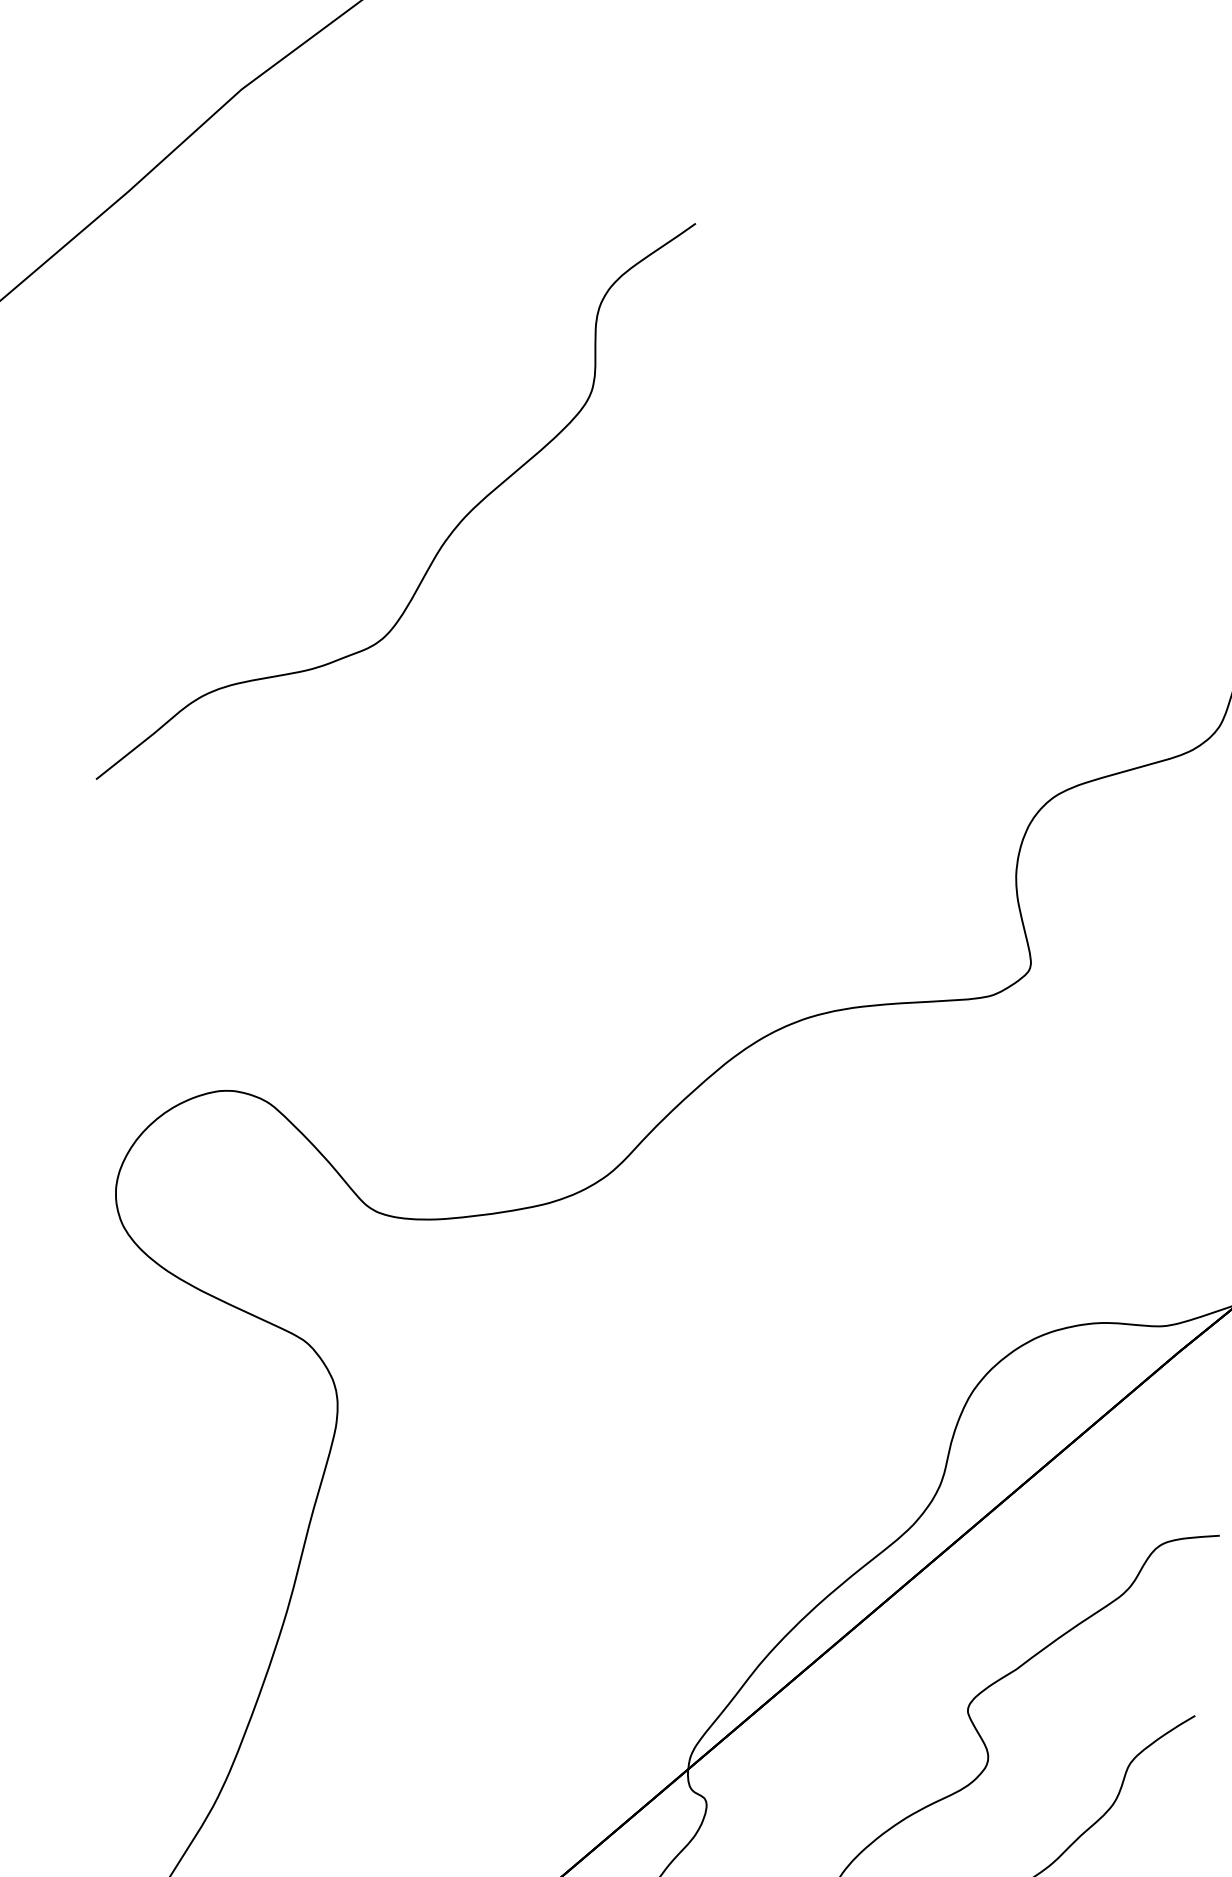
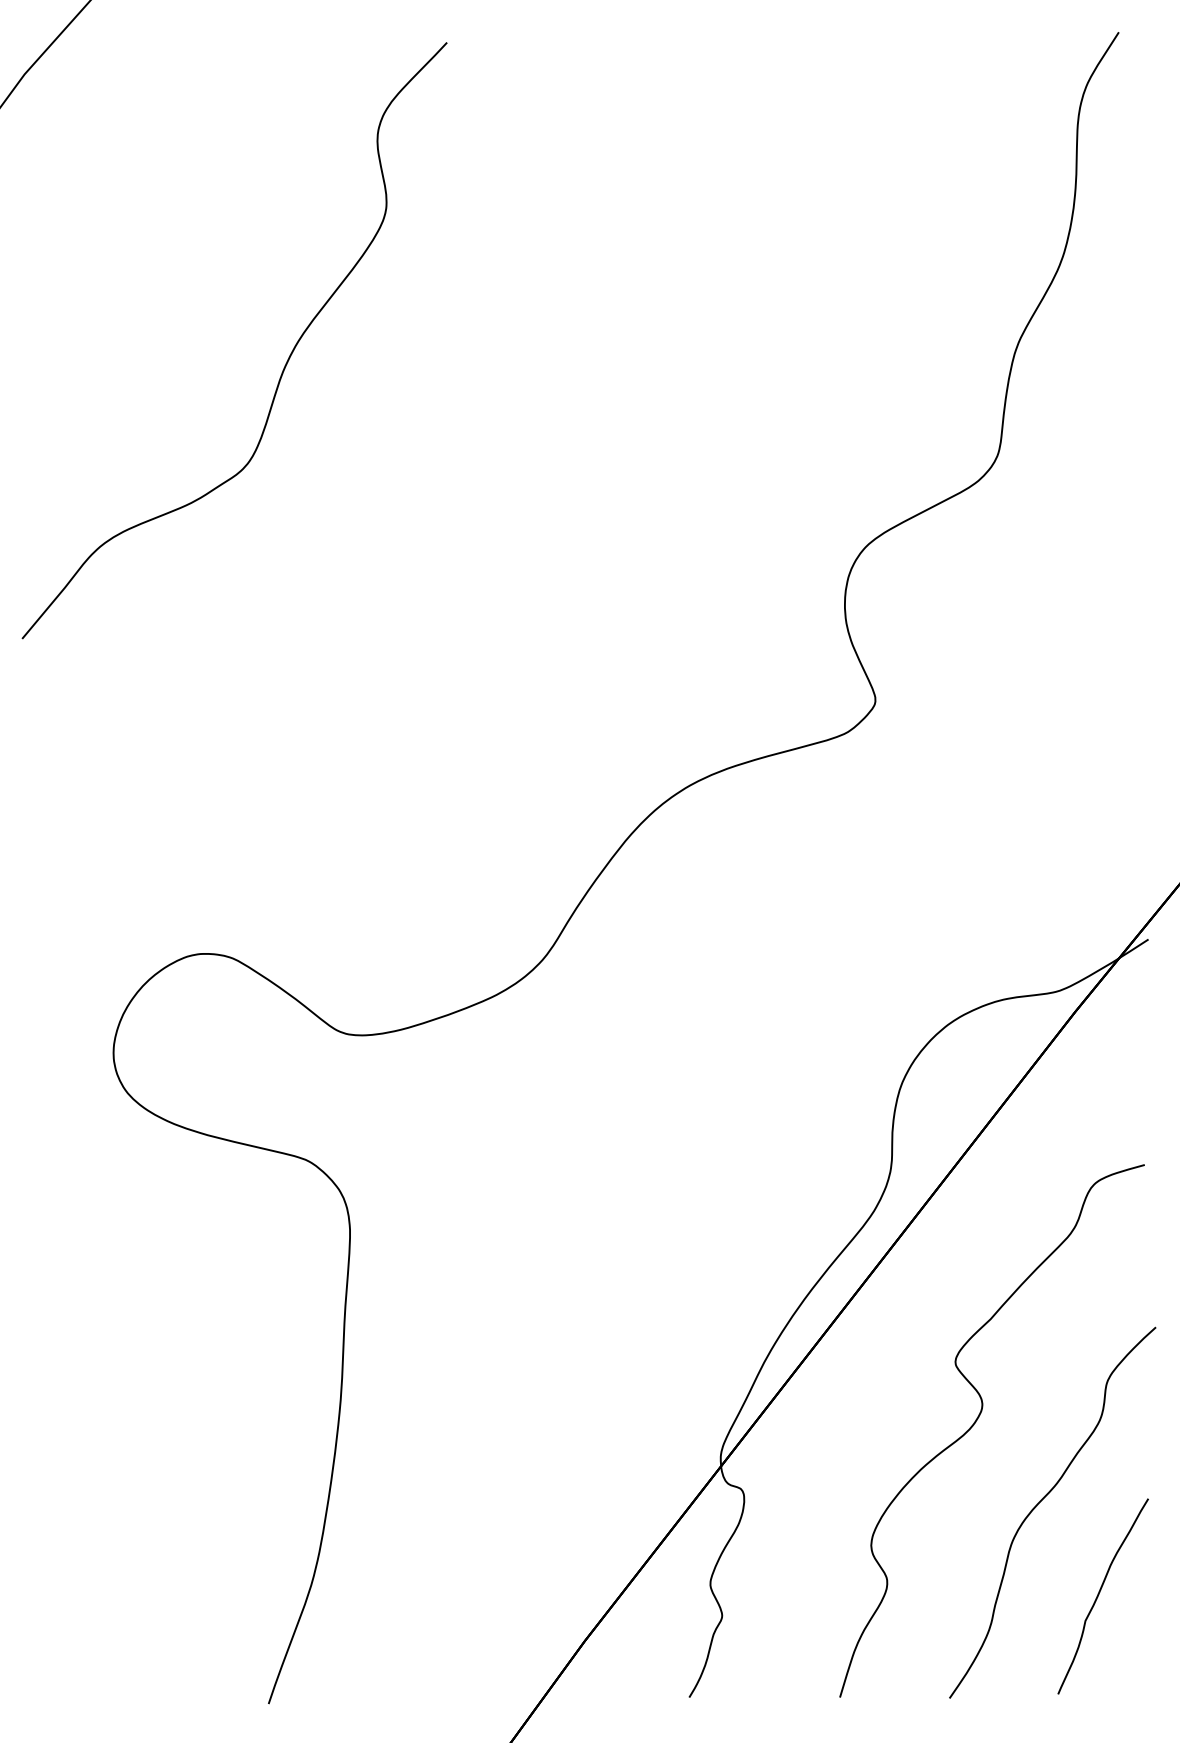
curve: (444, 539) -> (284, 365), moved

